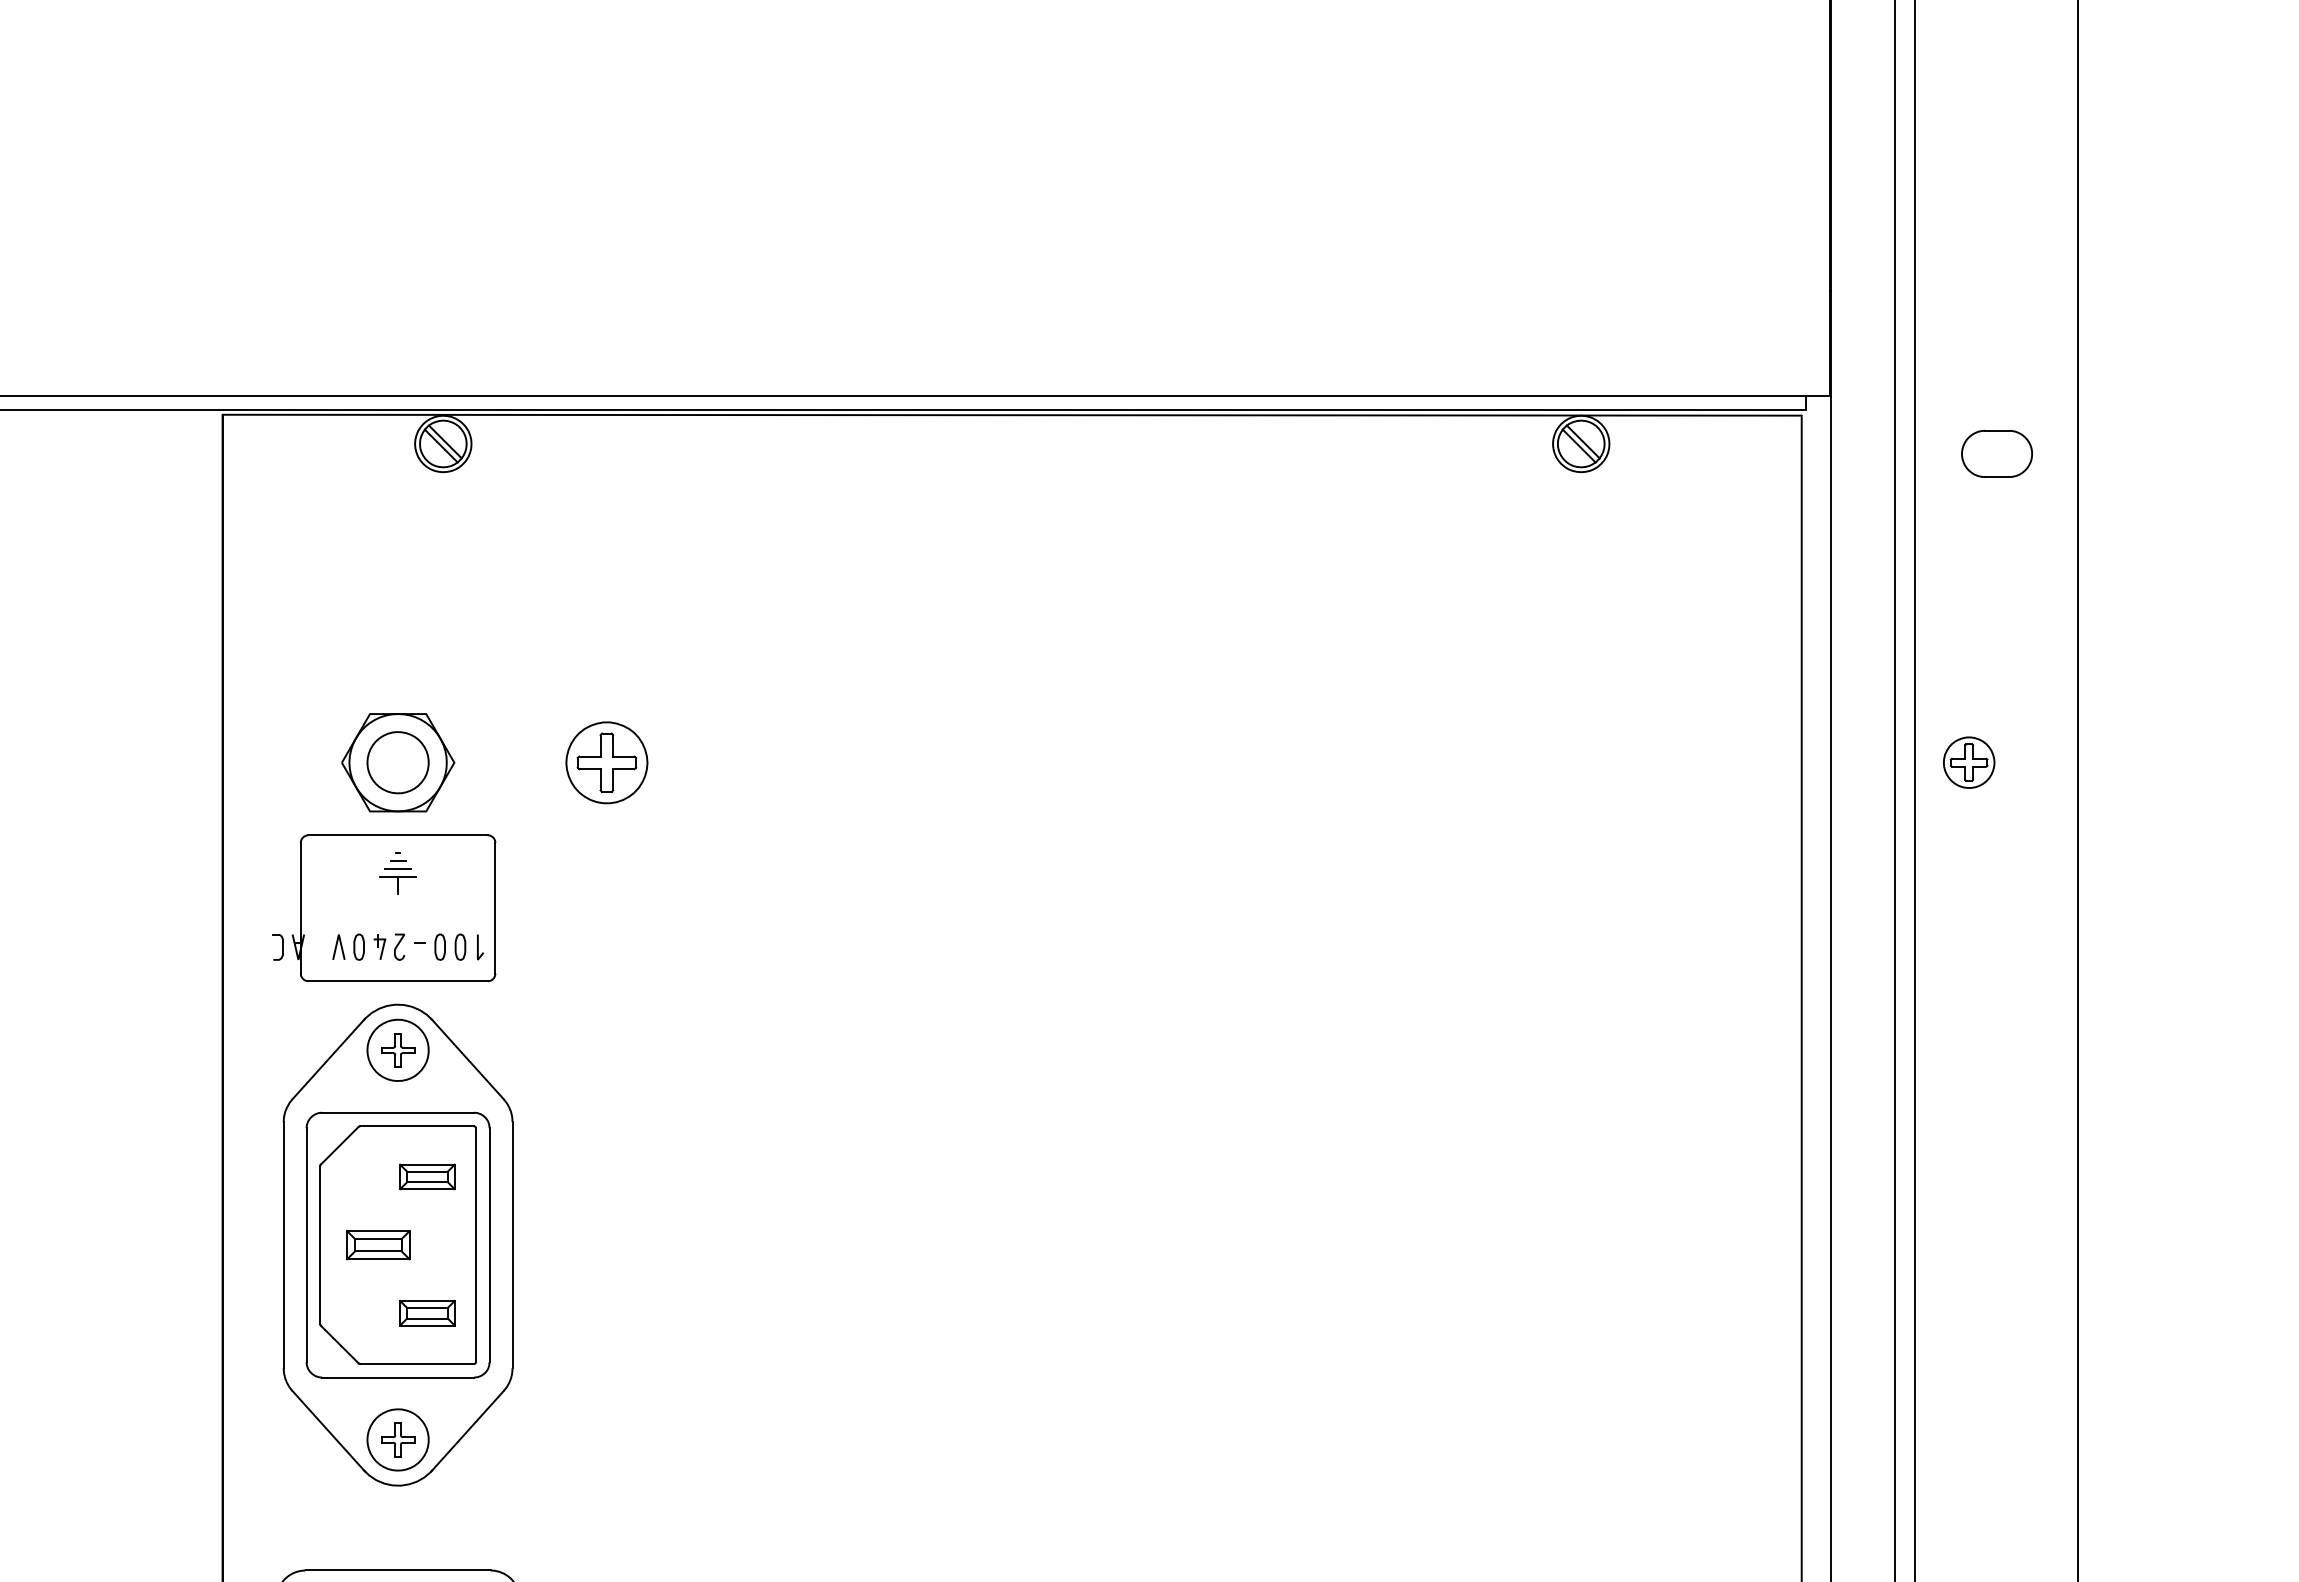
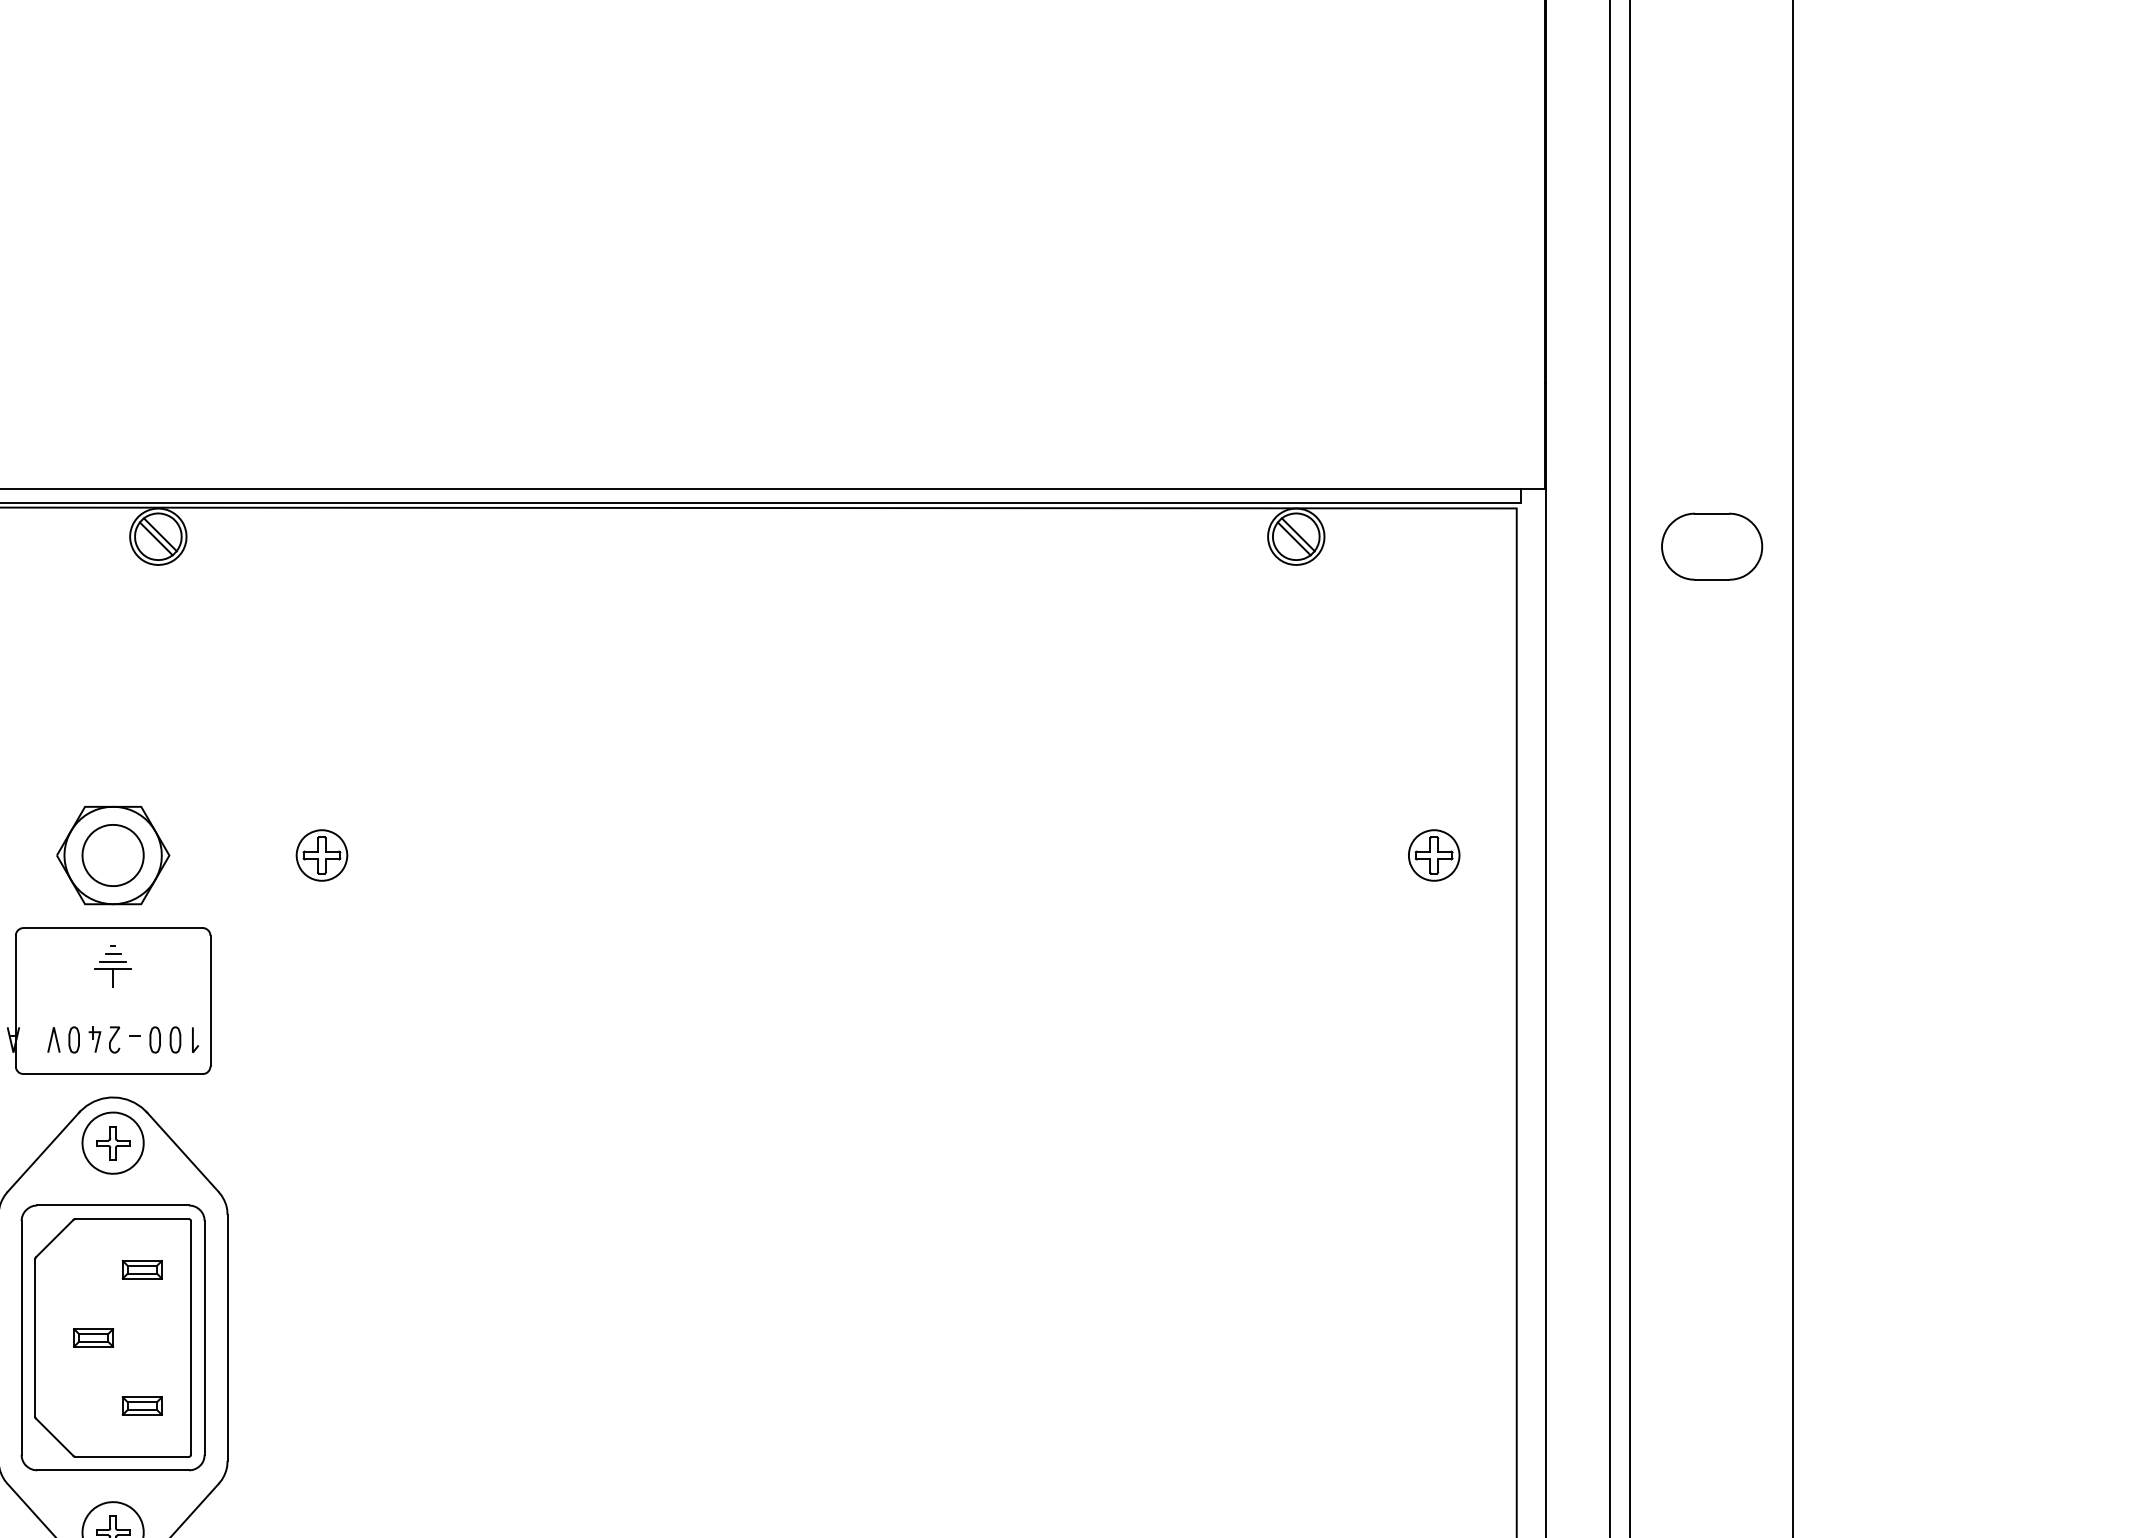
part: (1996, 453) -> (1711, 546), size x1.43
part: (606, 762) -> (321, 855), size x0.62
part: (1969, 762) -> (1434, 855), moved
part: (426, 1176) -> (141, 1269), size x0.71
part: (378, 1244) -> (93, 1337), size x0.62
part: (426, 1313) -> (141, 1406), size x0.71

